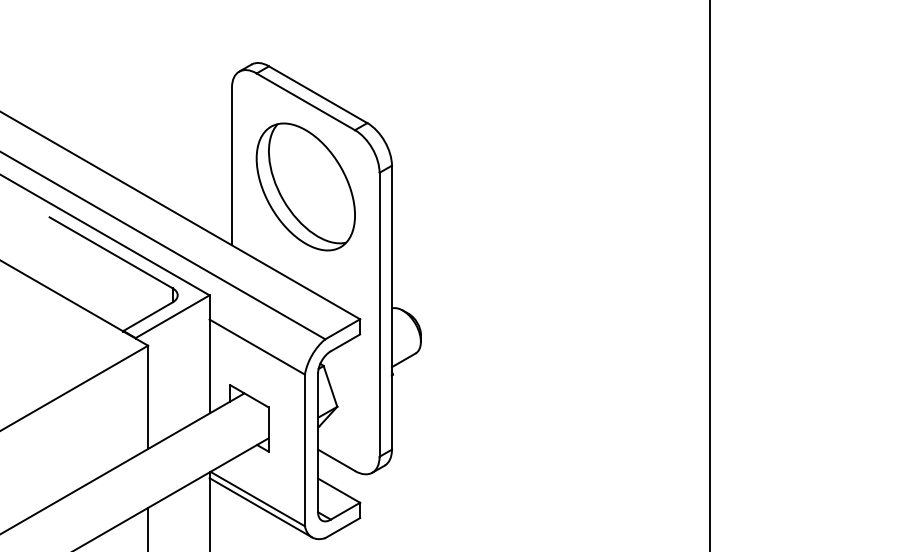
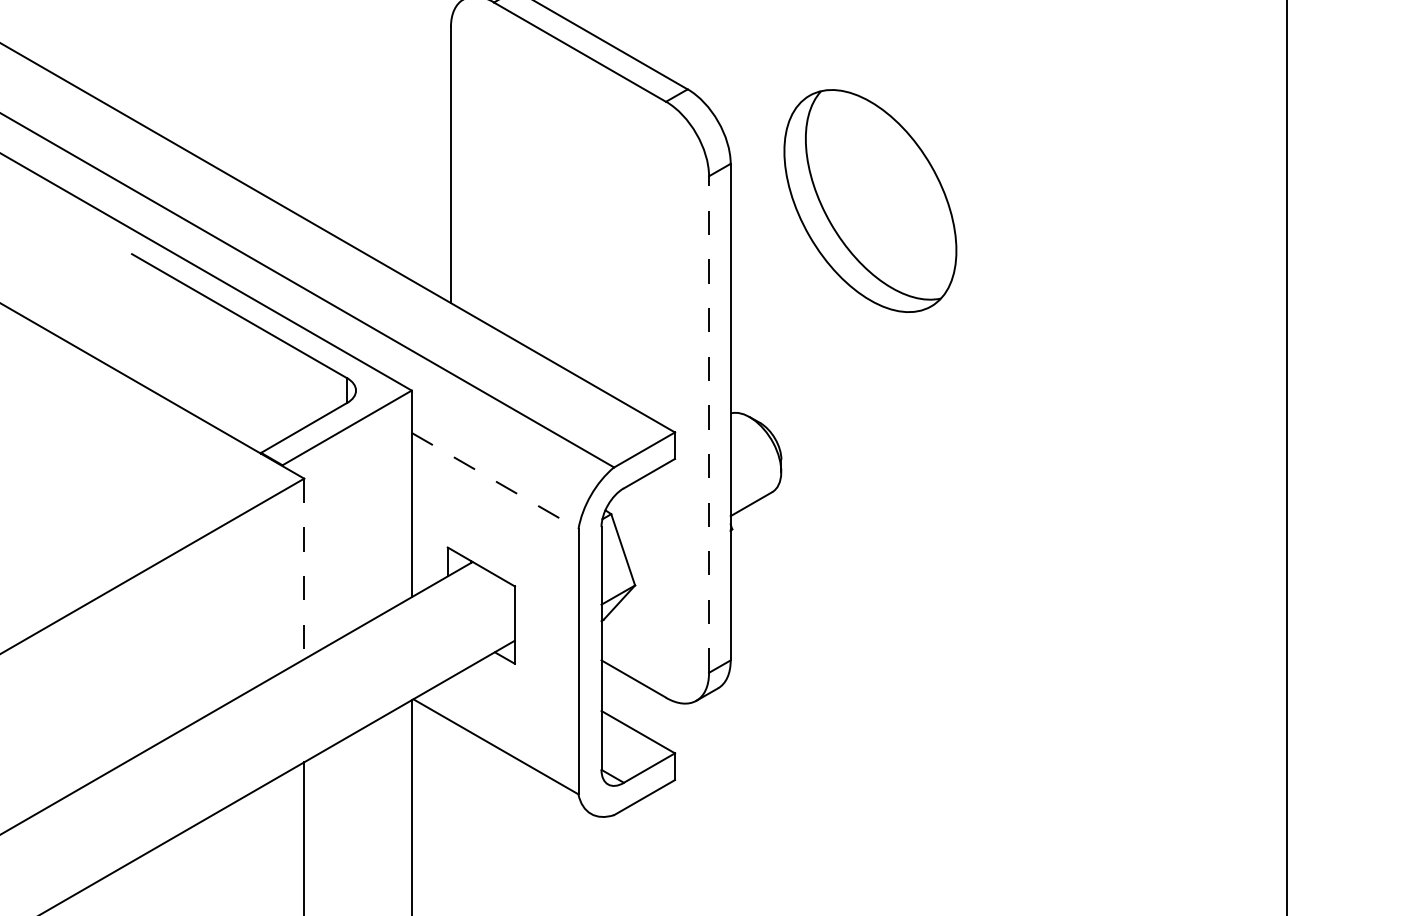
part: (305, 186) -> (869, 200), moved
line: (379, 314) -> (708, 424), solid -> dashed
line: (257, 347) -> (495, 481), solid -> dashed
line: (148, 397) -> (304, 569), solid -> dashed
line: (260, 507) -> (500, 761), removed

